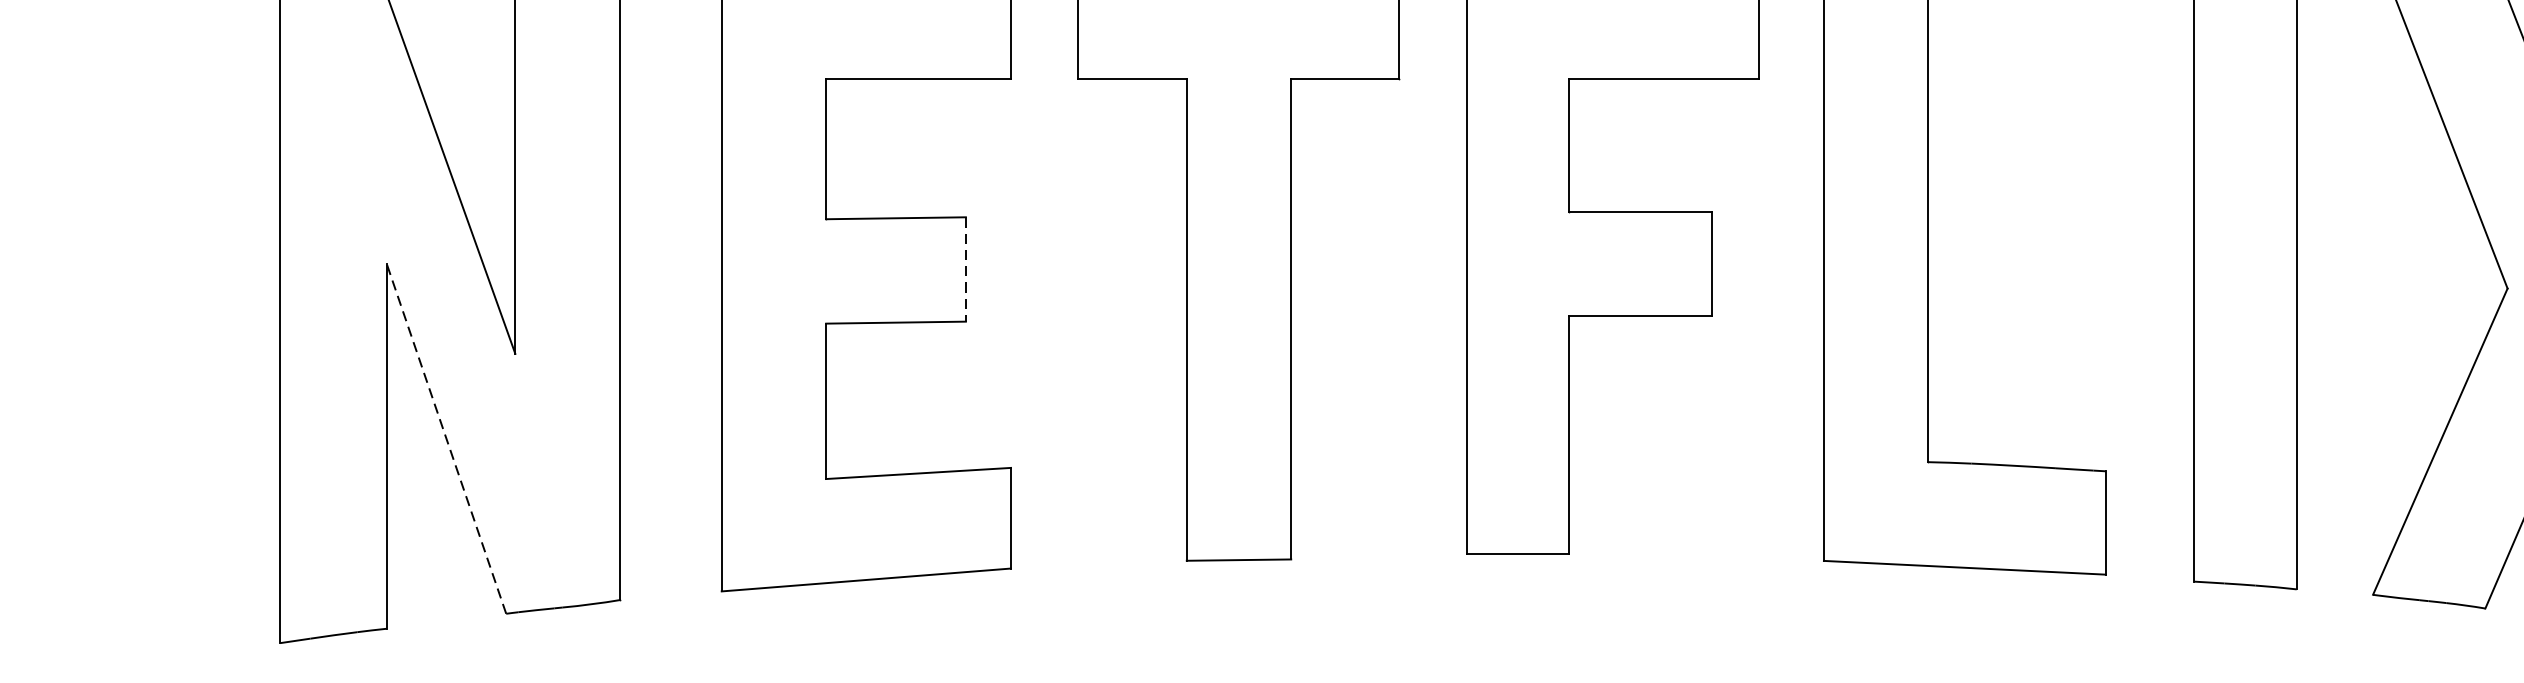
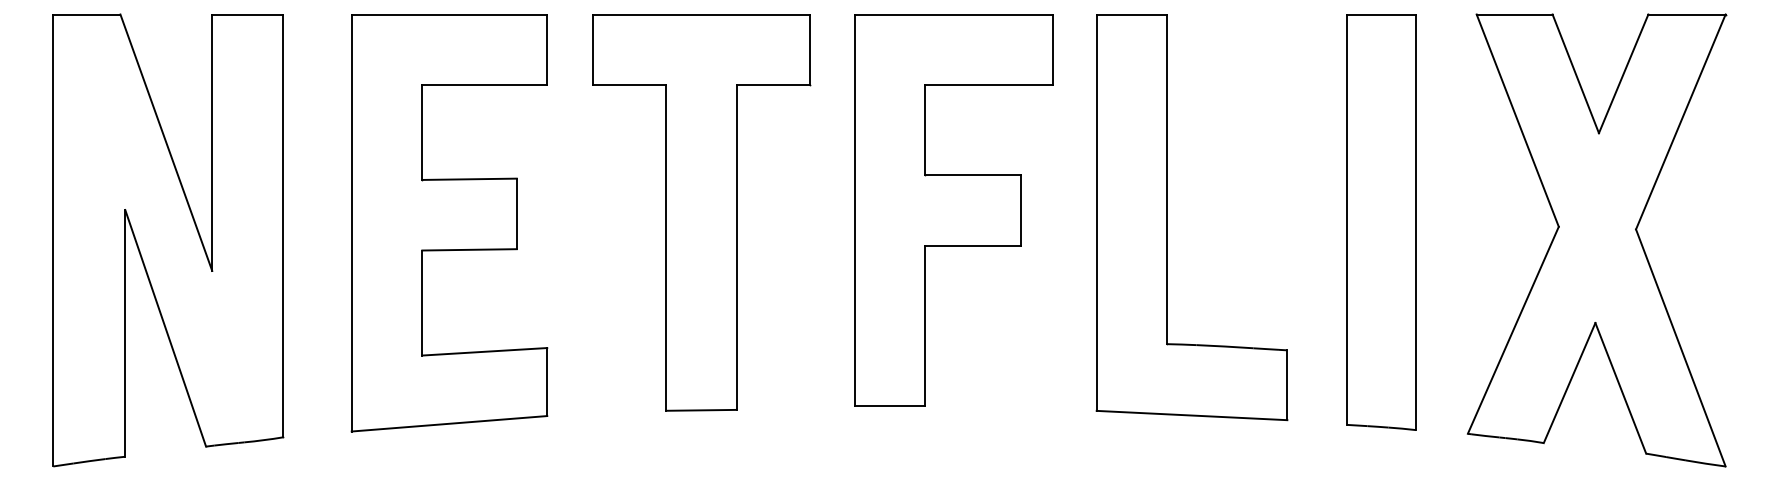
line: (965, 270) -> (516, 214), dashed -> solid
line: (446, 437) -> (165, 327), dashed -> solid

